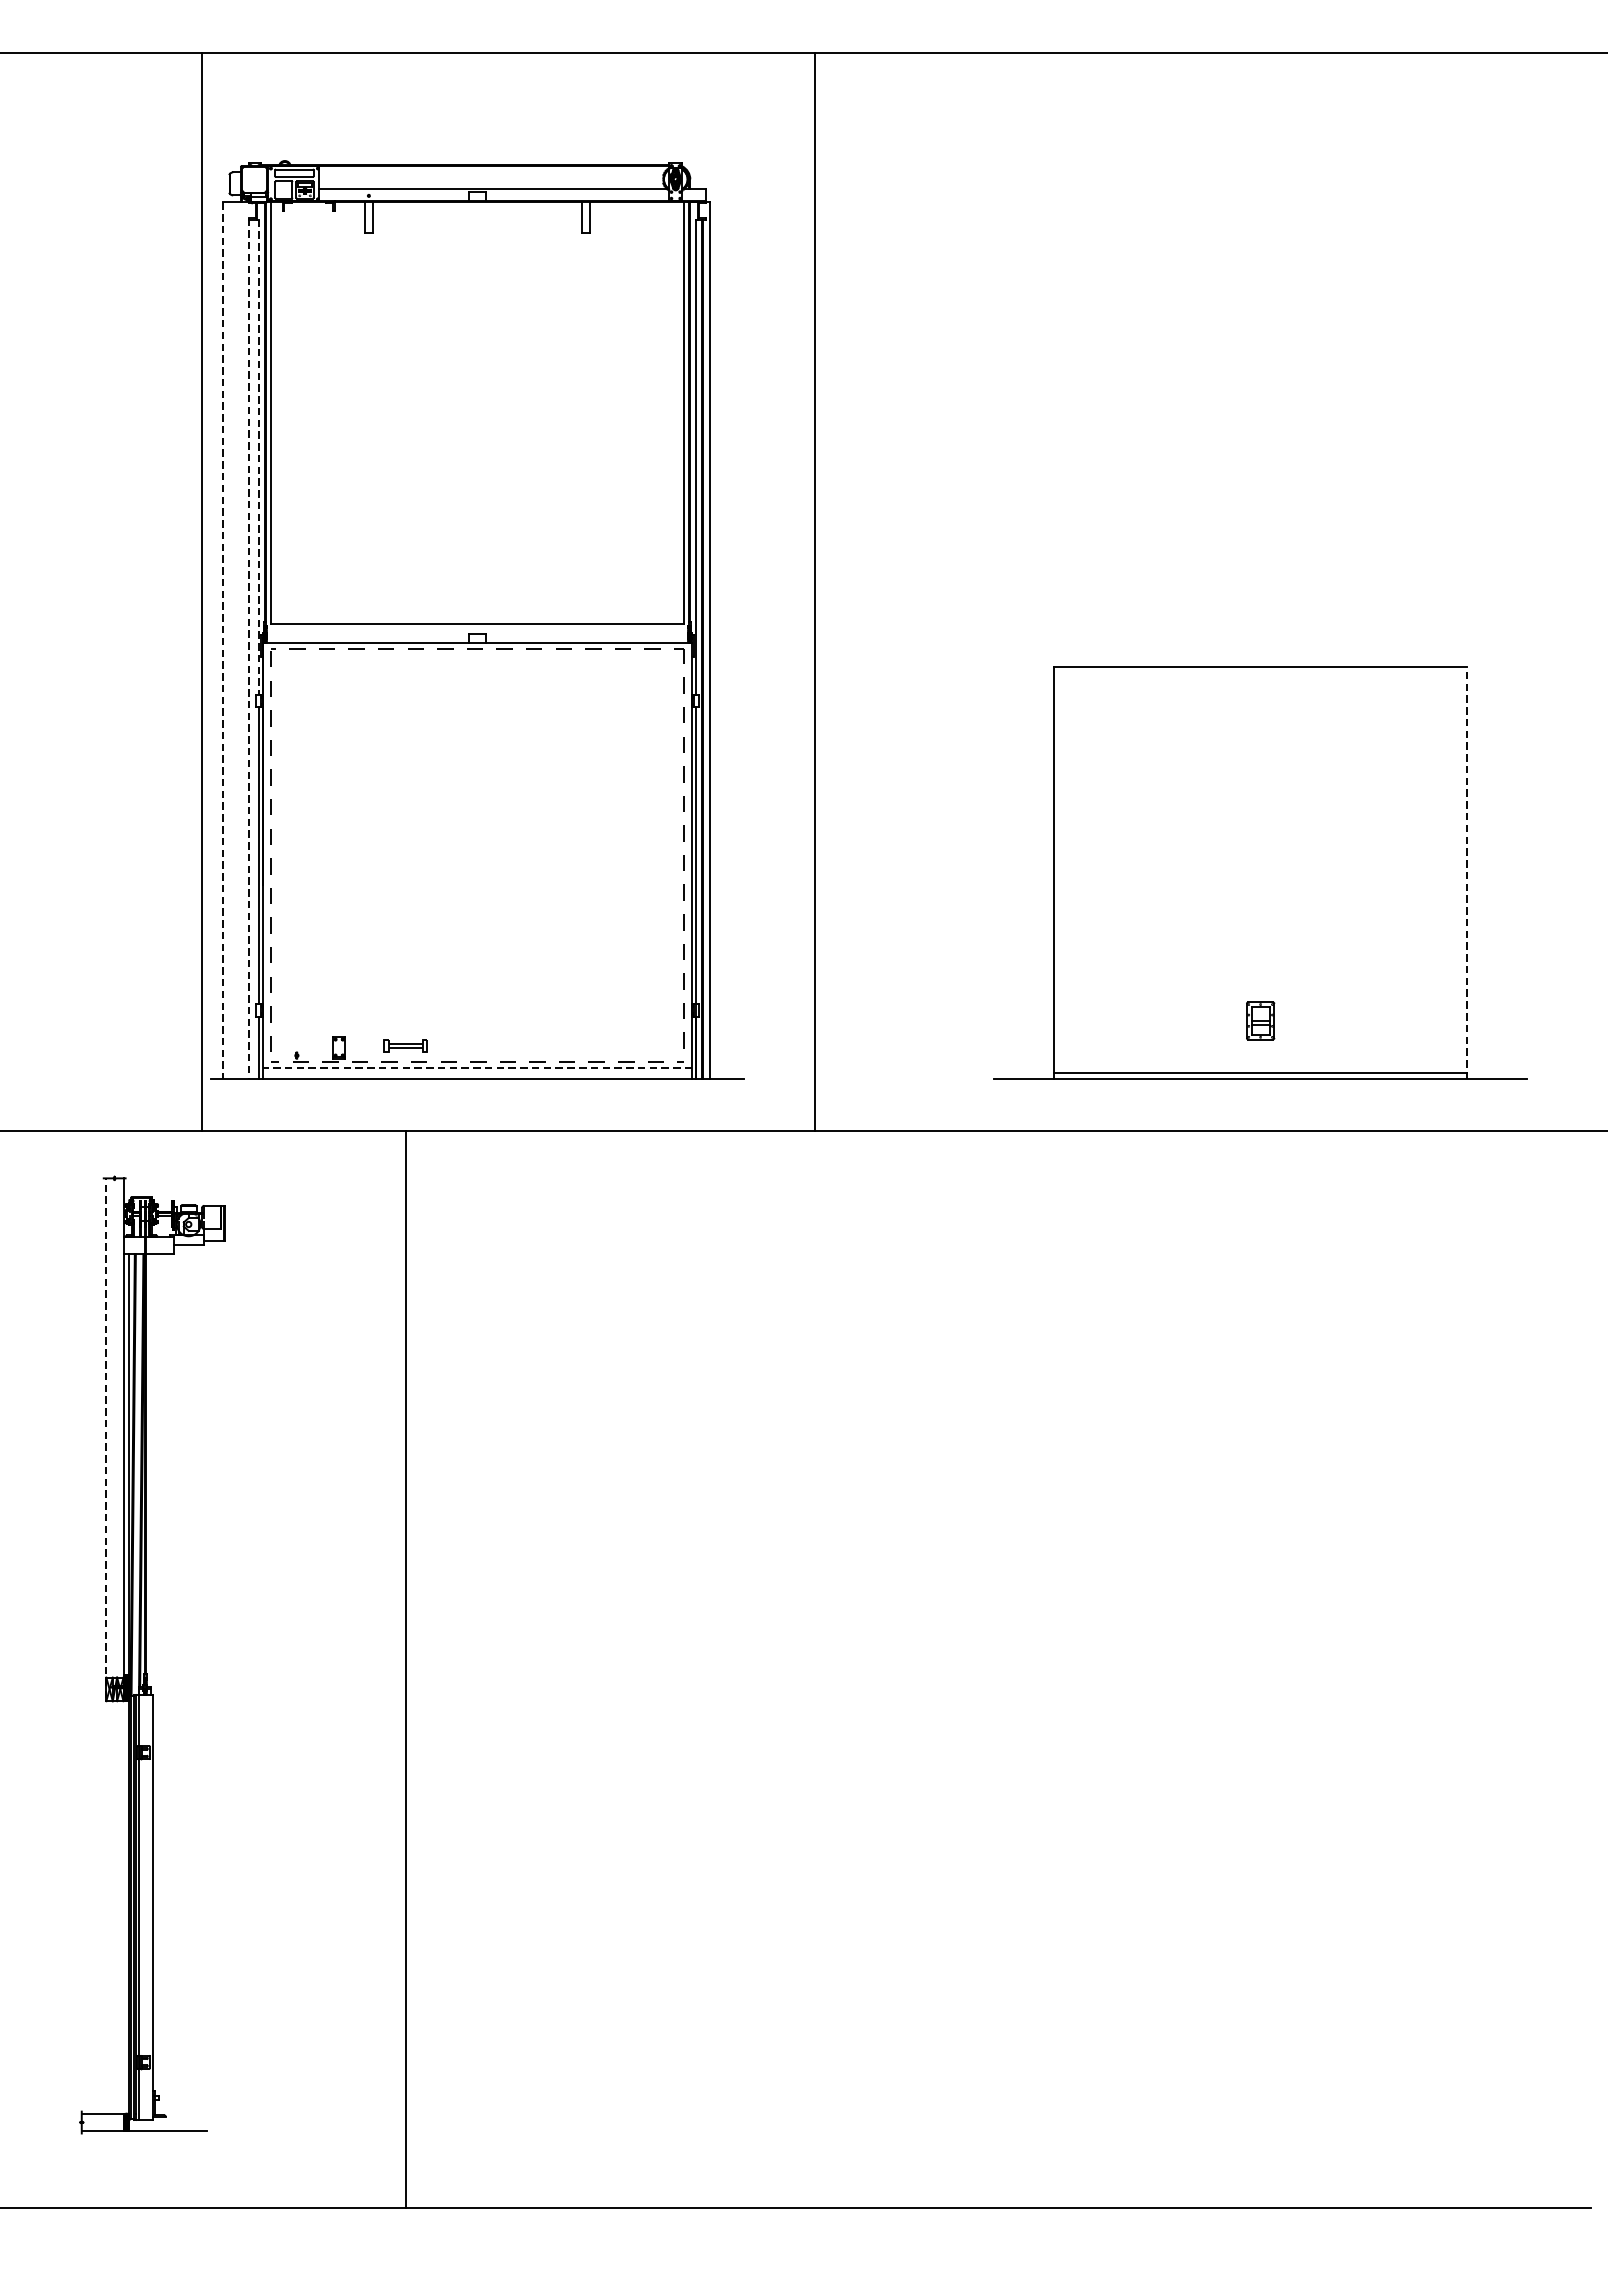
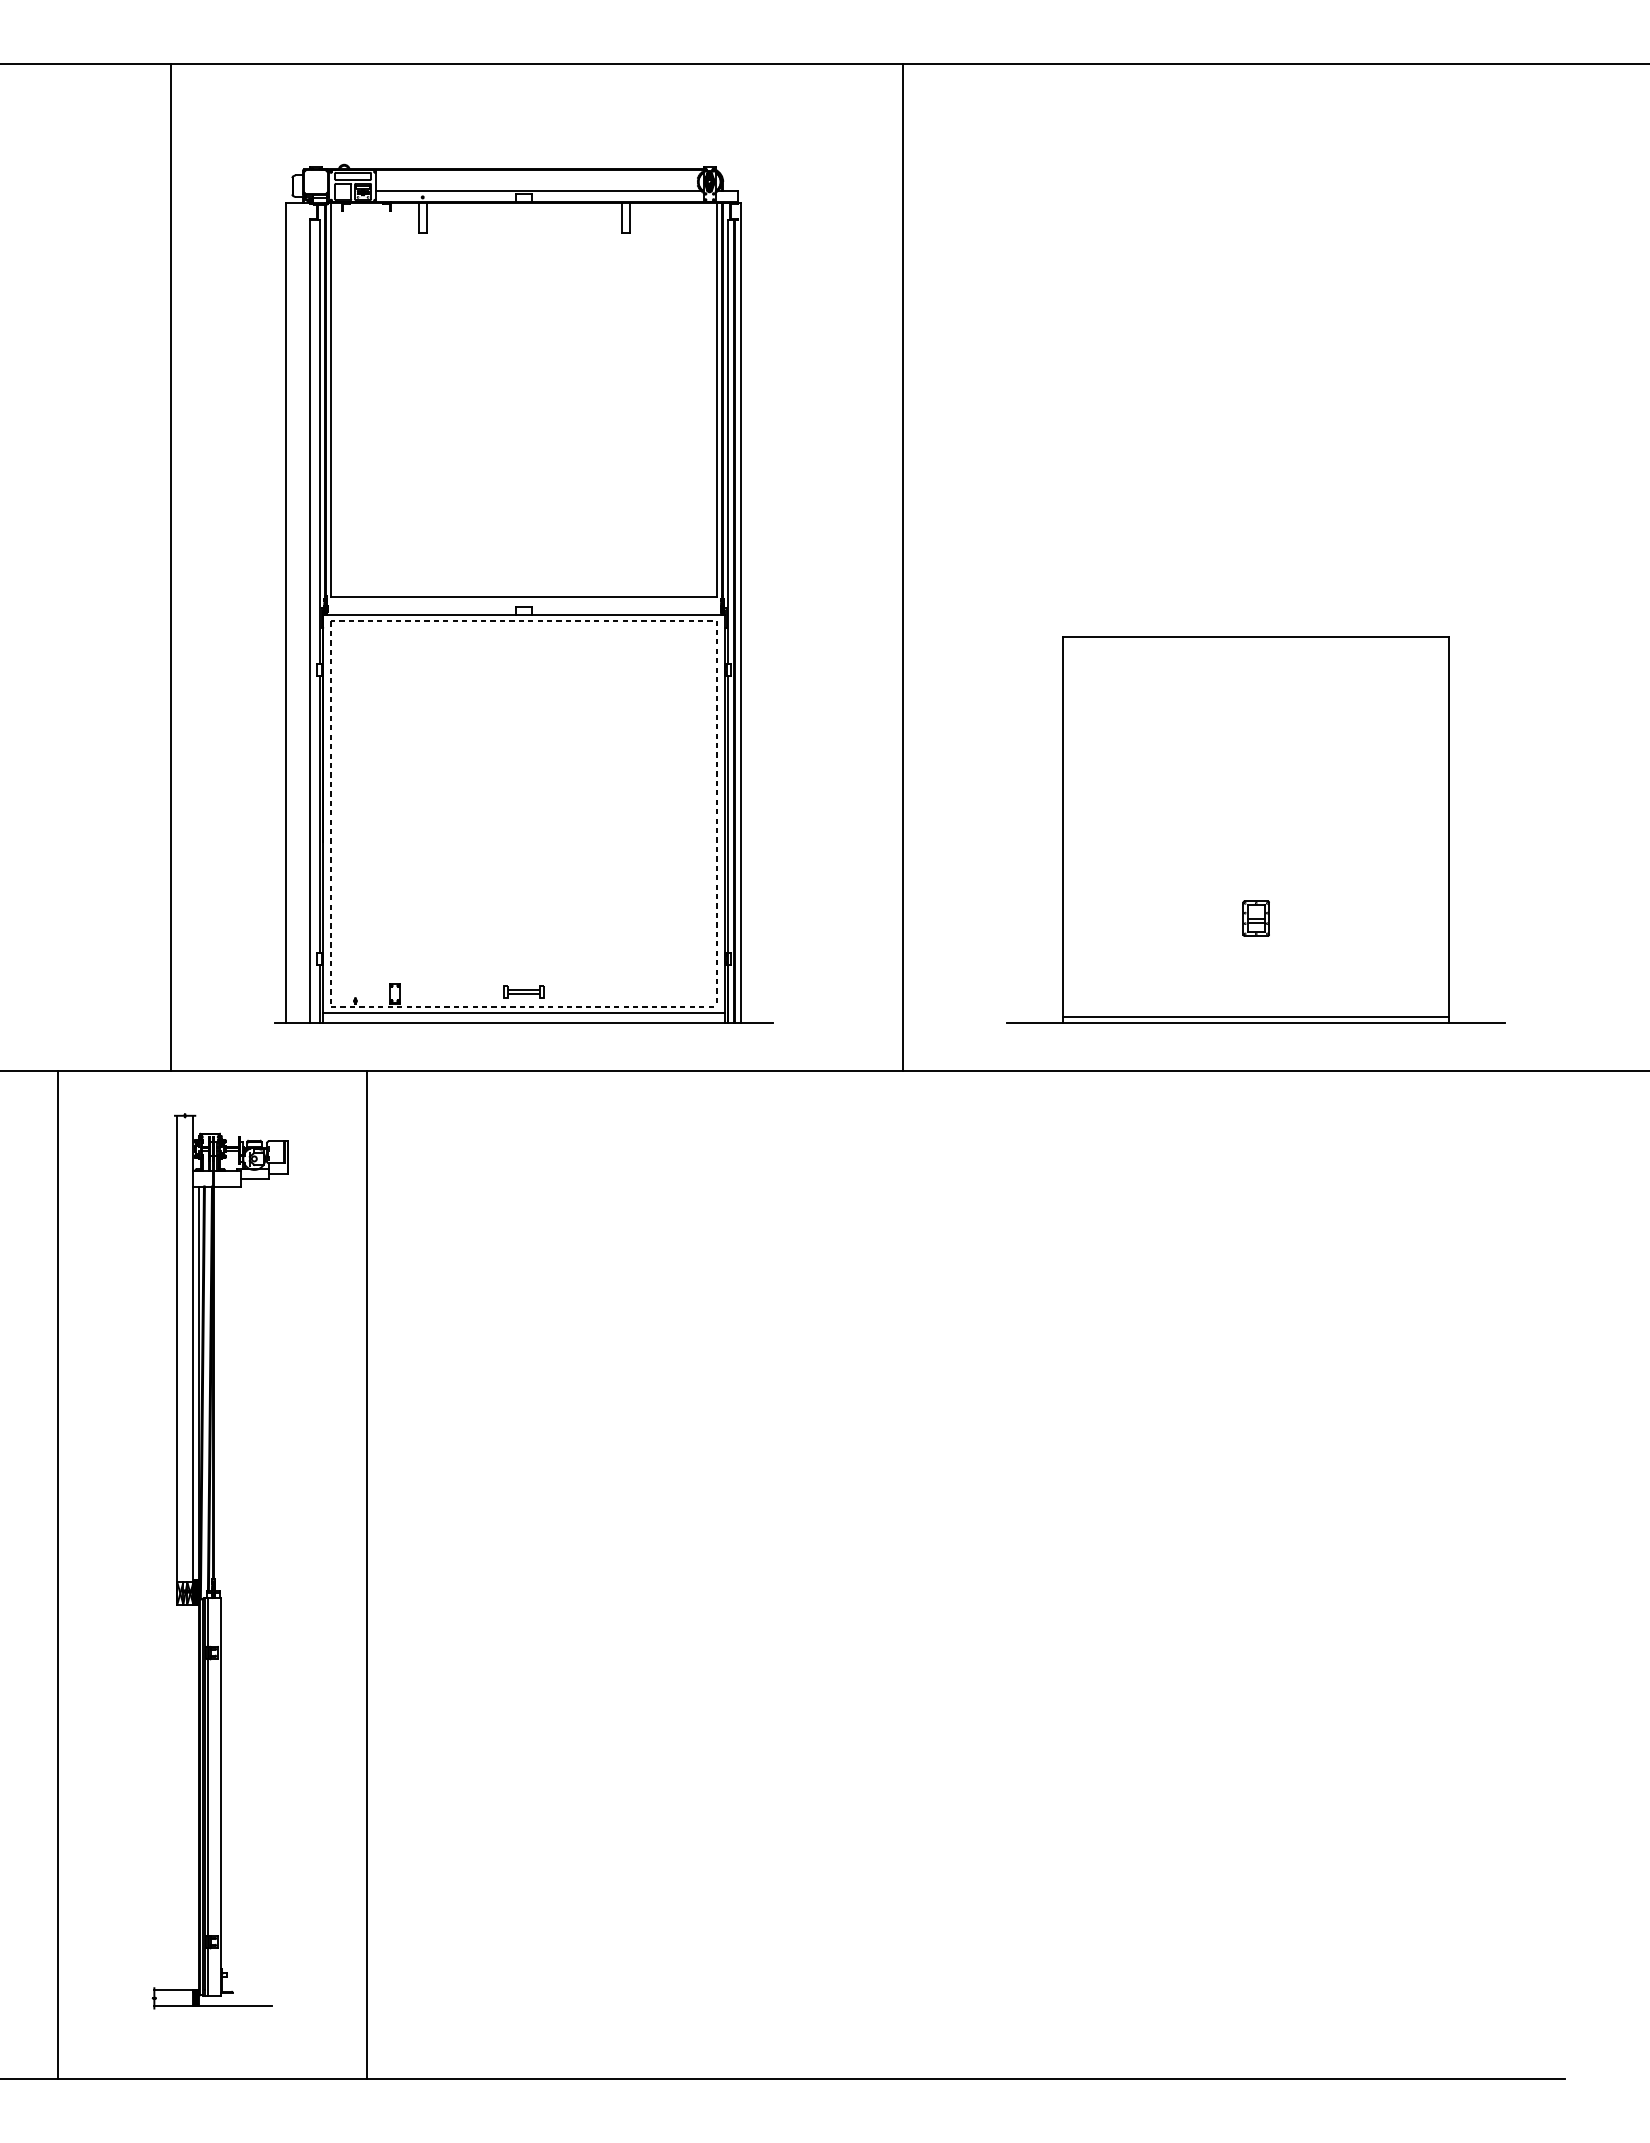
line: (259, 458) -> (320, 442), dashed -> solid
line: (201, 591) -> (171, 567), moved
line: (814, 591) -> (903, 567), moved
line: (223, 641) -> (286, 613), dashed -> solid
line: (248, 649) -> (310, 621), dashed -> solid
line: (1467, 873) -> (1449, 830), dashed -> solid
part: (1259, 1020) -> (1255, 918), moved
part: (404, 1045) -> (523, 991), moved
line: (477, 1068) -> (524, 1013), dashed -> solid
line: (106, 1438) -> (177, 1358), dashed -> solid
line: (406, 1669) -> (367, 1574), moved

